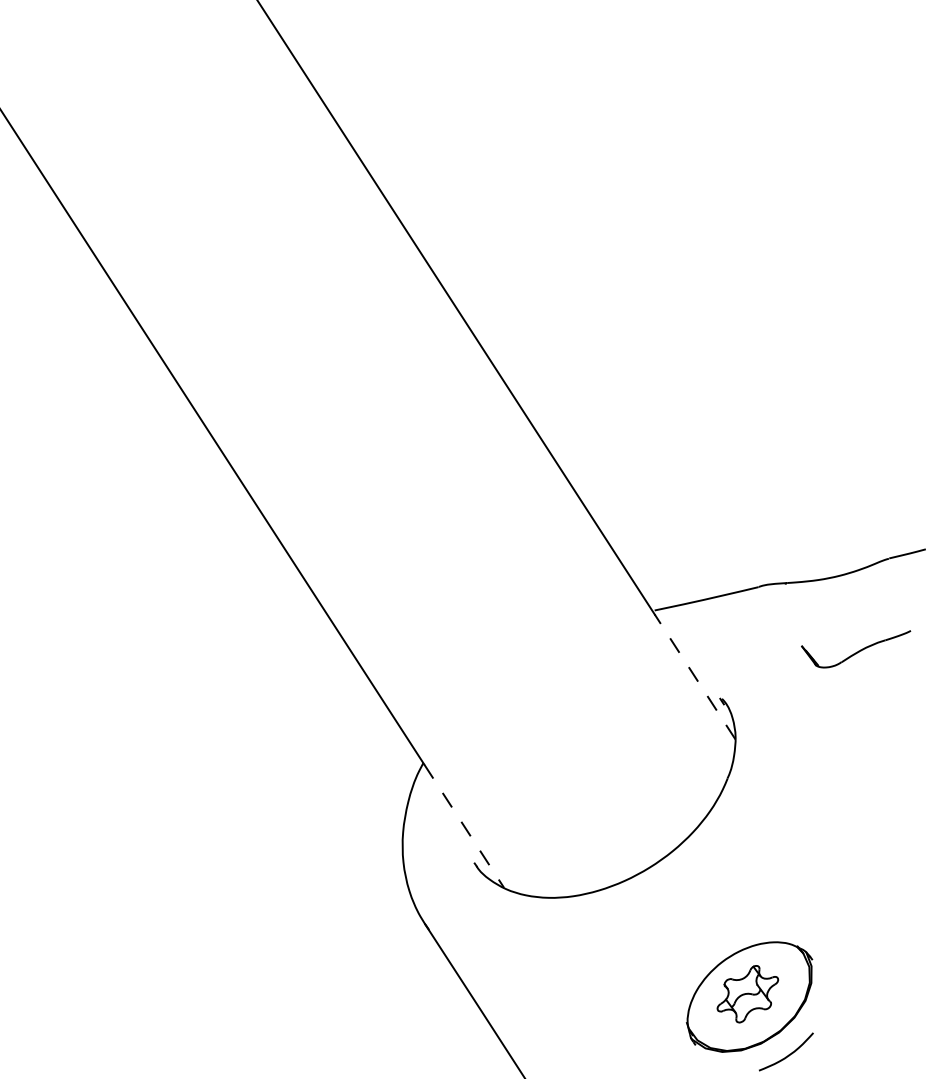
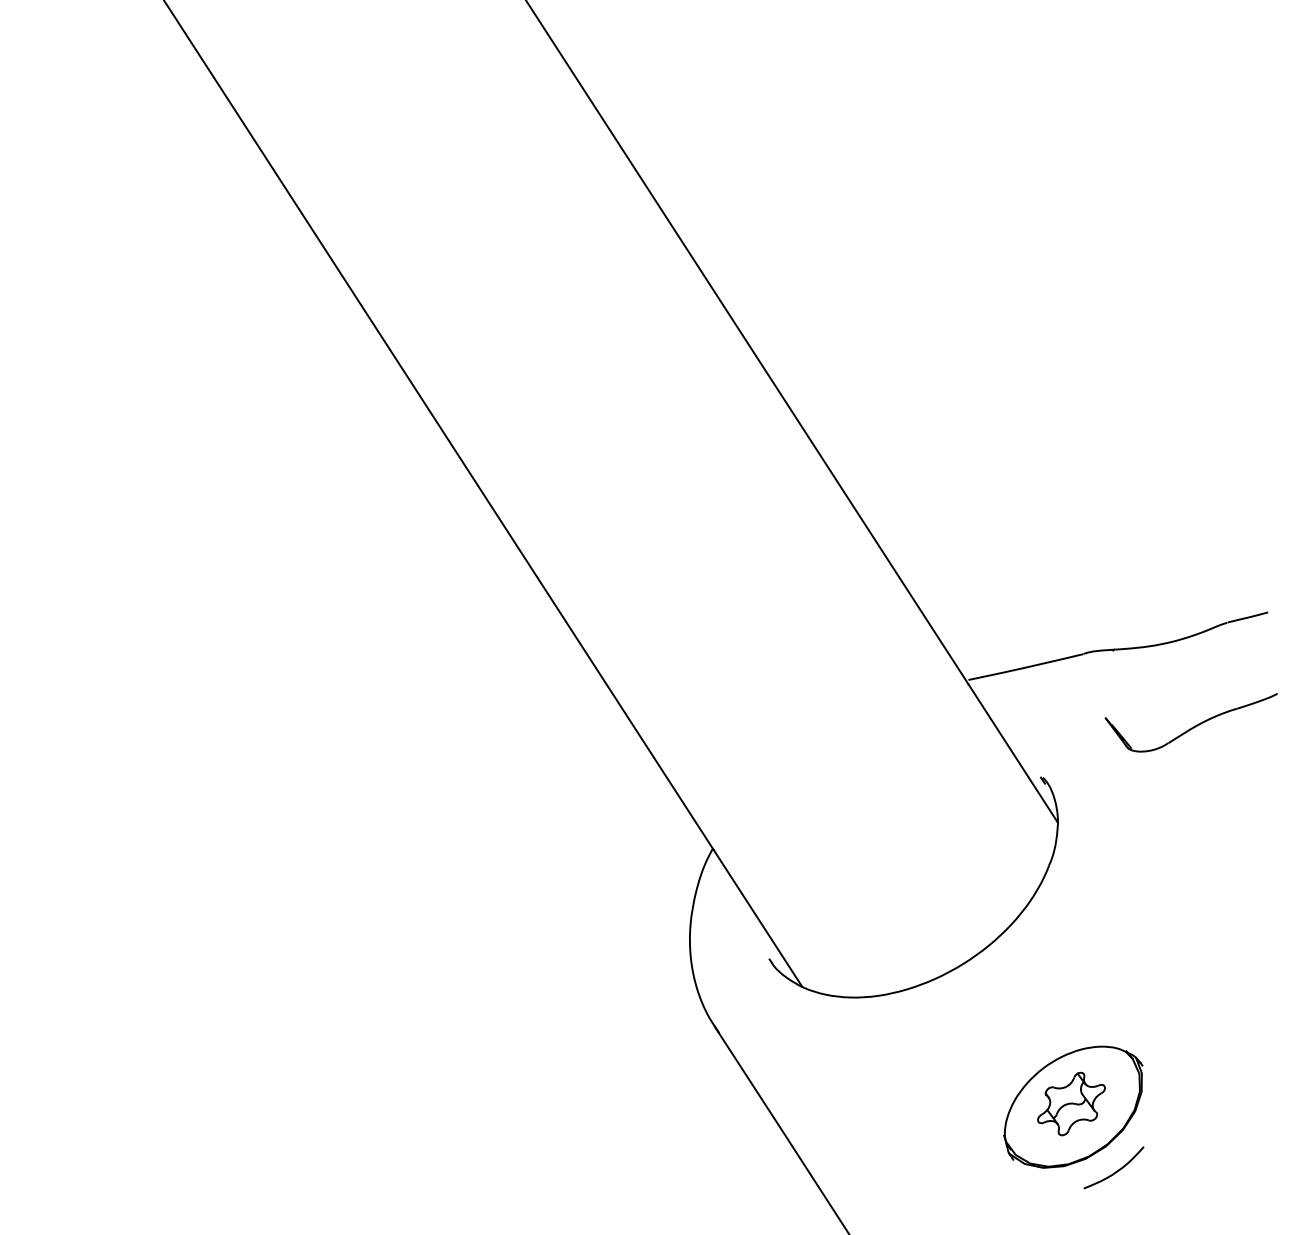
part: (855, 648) -> (1190, 722), size x1.43
line: (694, 677) -> (1012, 753), dashed -> solid
line: (464, 826) -> (758, 918), dashed -> solid

